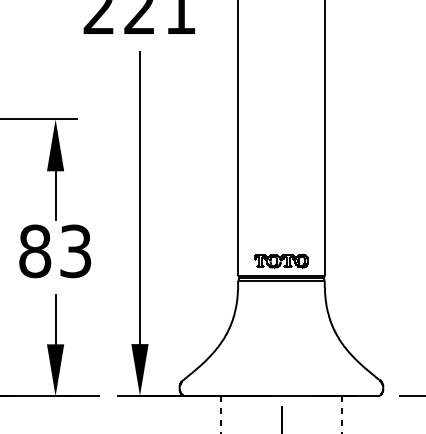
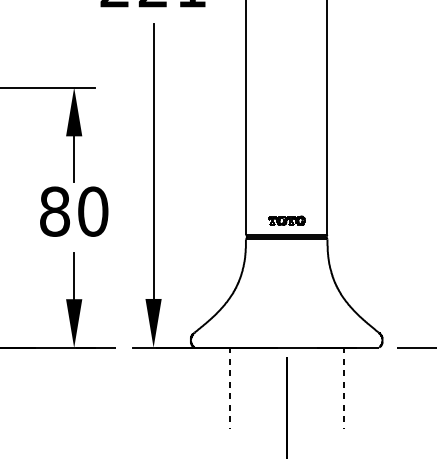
text: (76, 251) -> (93, 211), 83 -> 80
part: (281, 260) -> (286, 220), size x0.71

